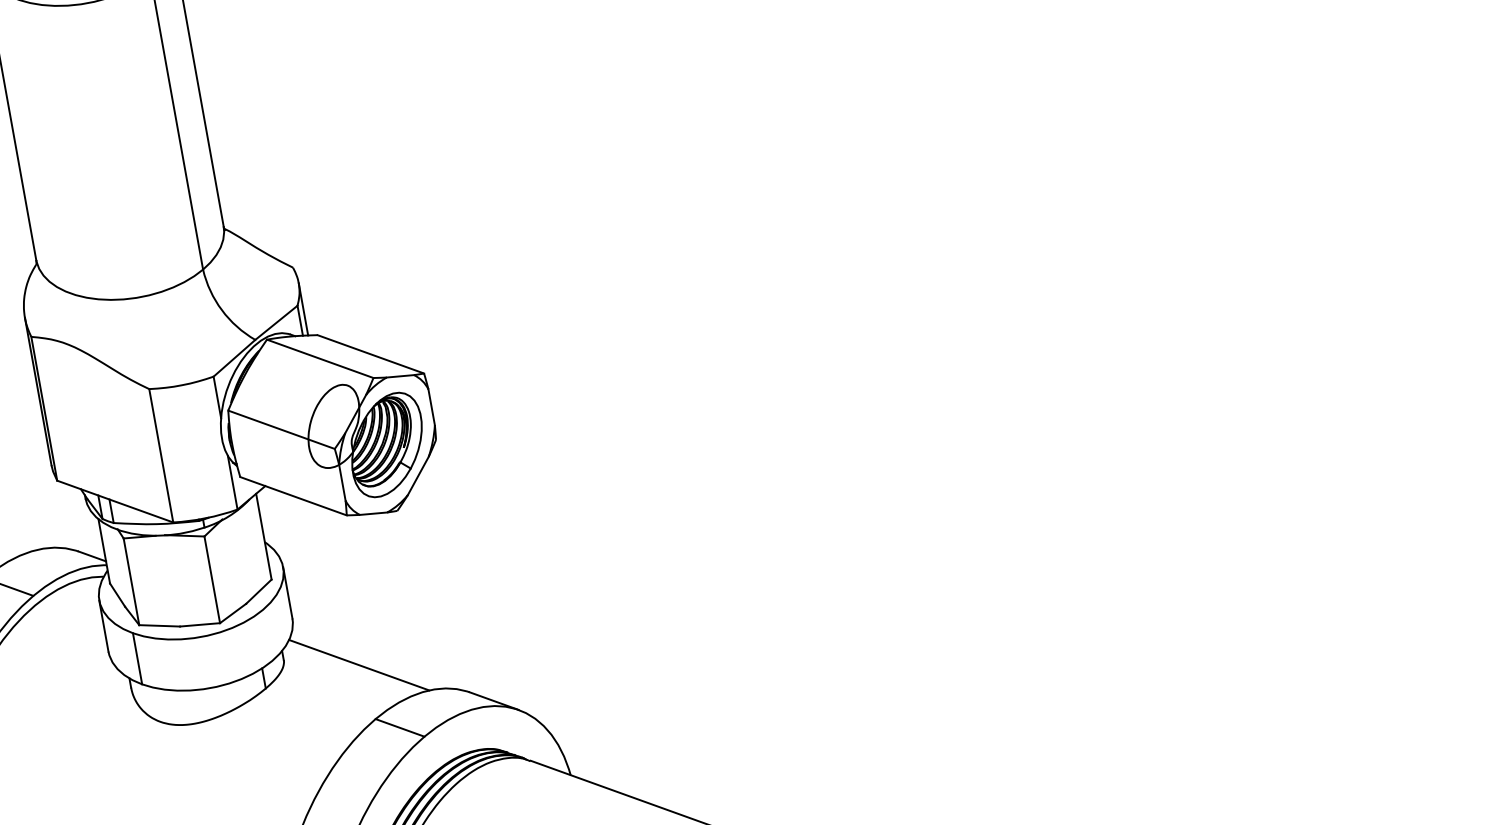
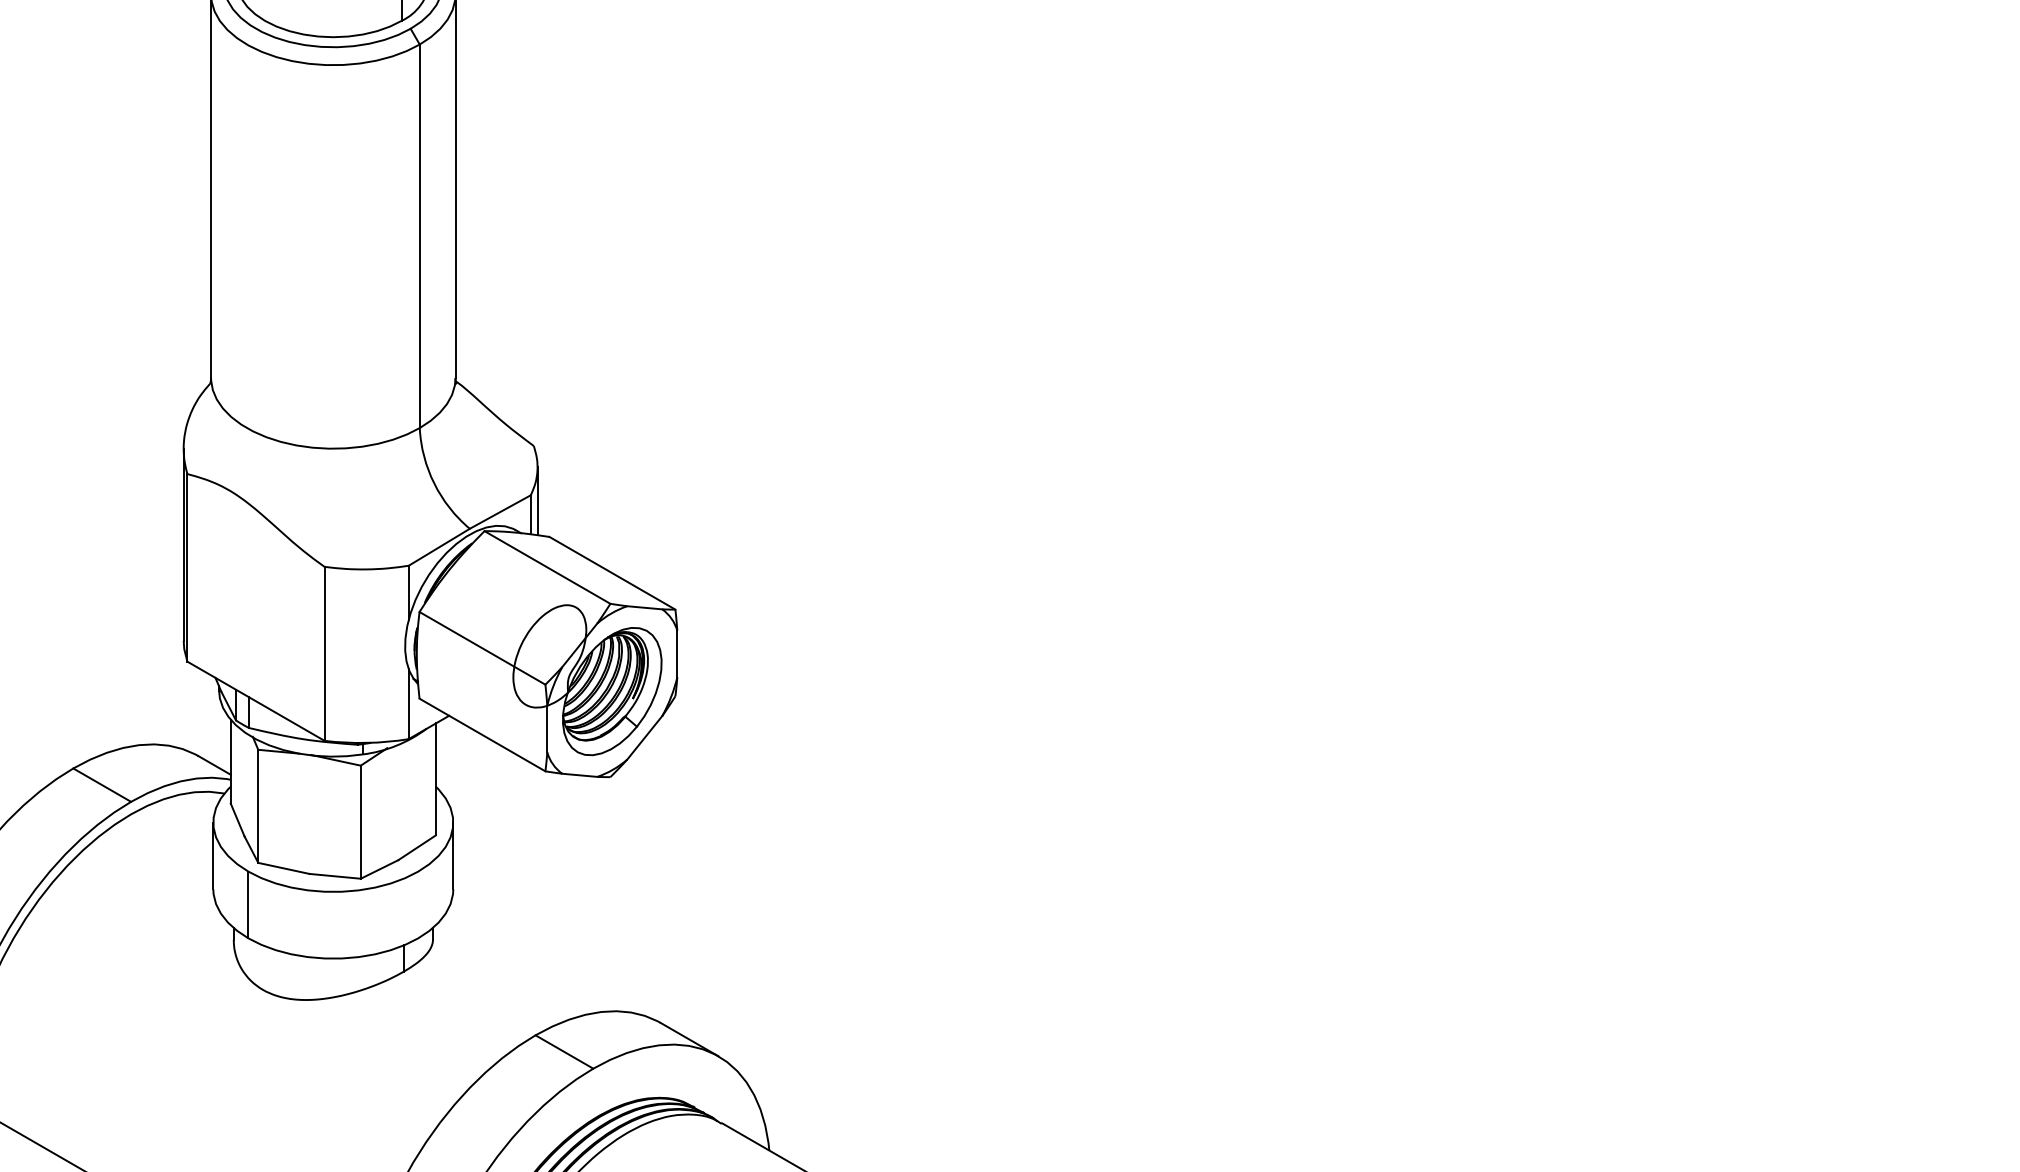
line: (358, 665) -> (526, 963), removed

